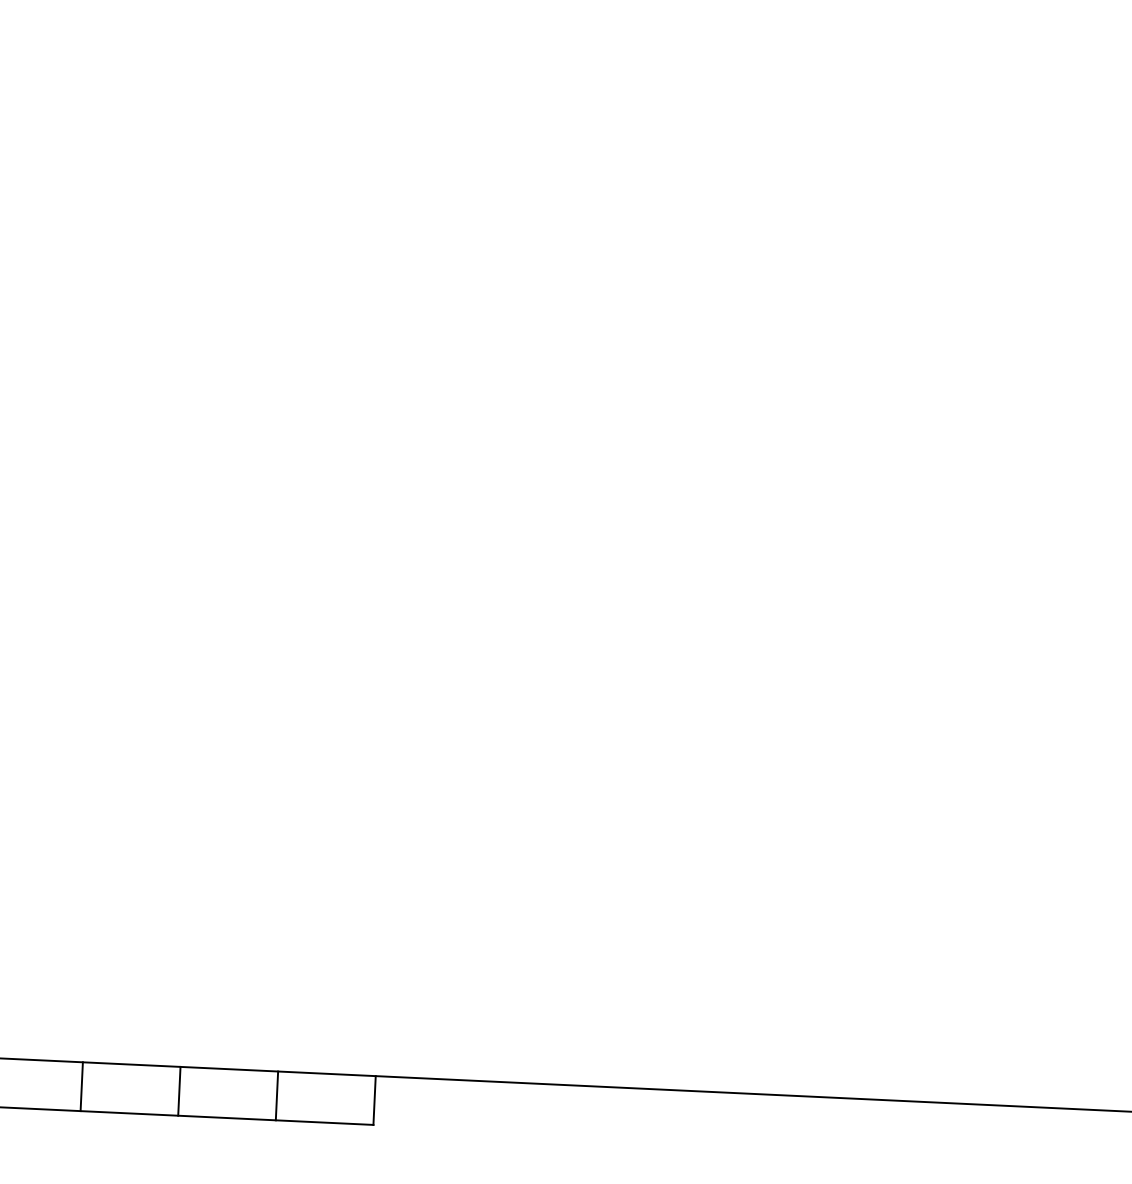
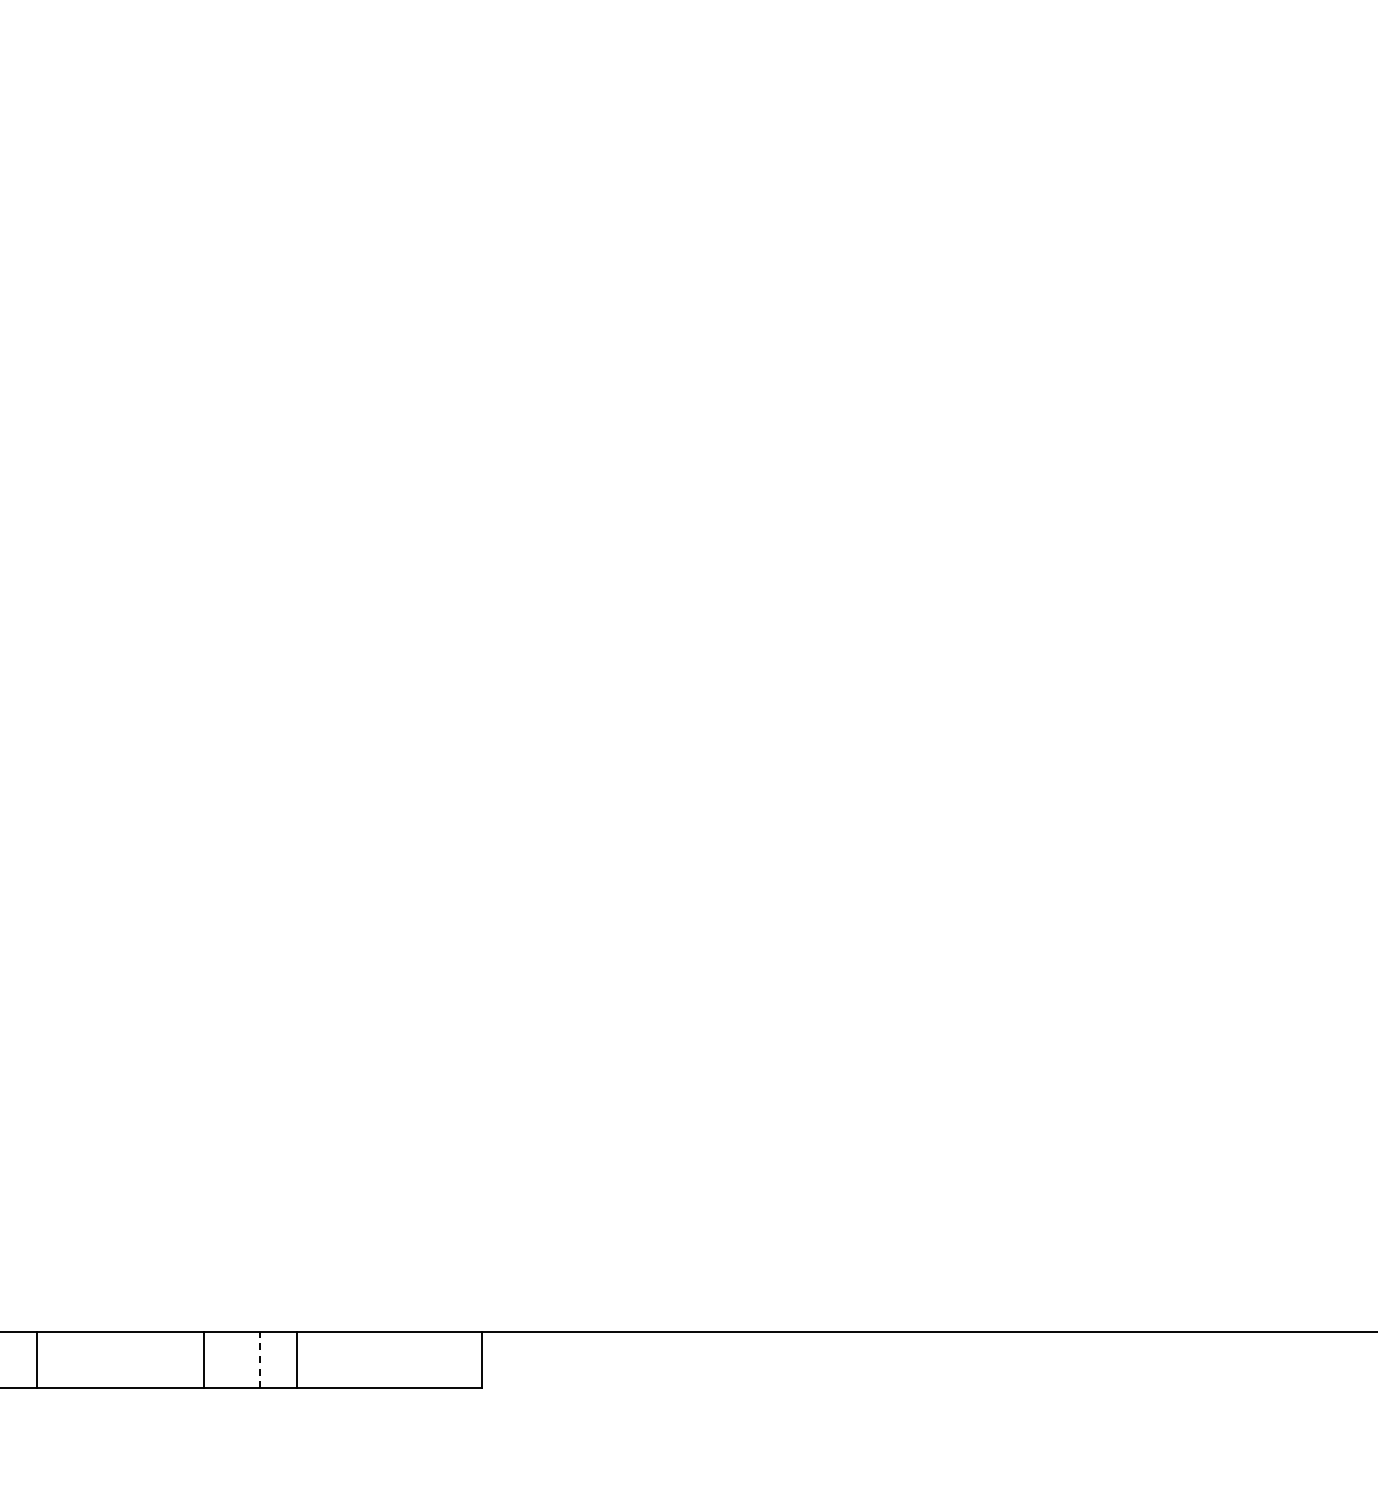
line: (81, 1086) -> (204, 1360), moved
line: (179, 1091) -> (259, 1360), solid -> dashed
line: (277, 1096) -> (297, 1360), moved

